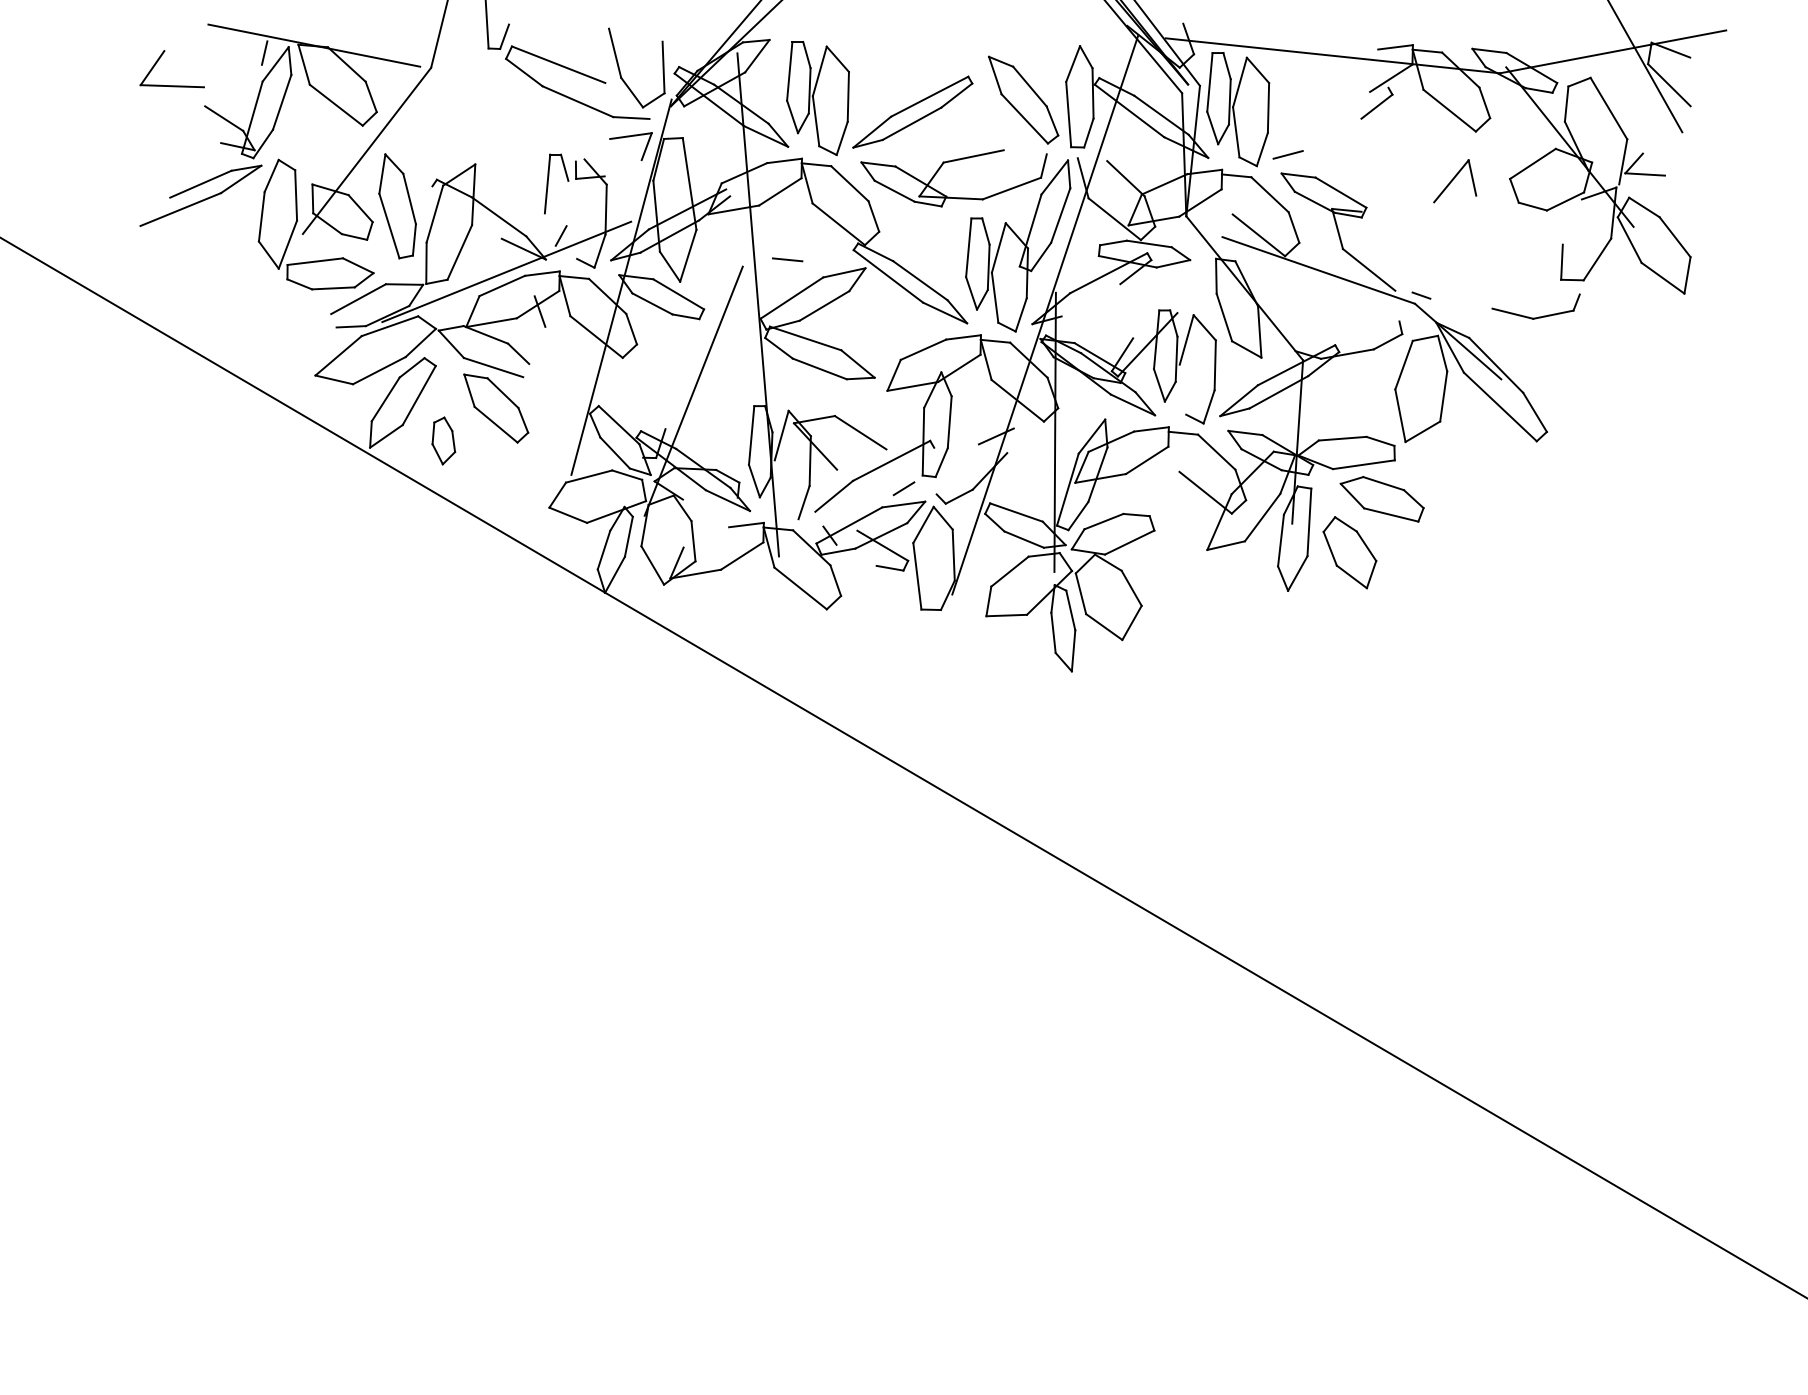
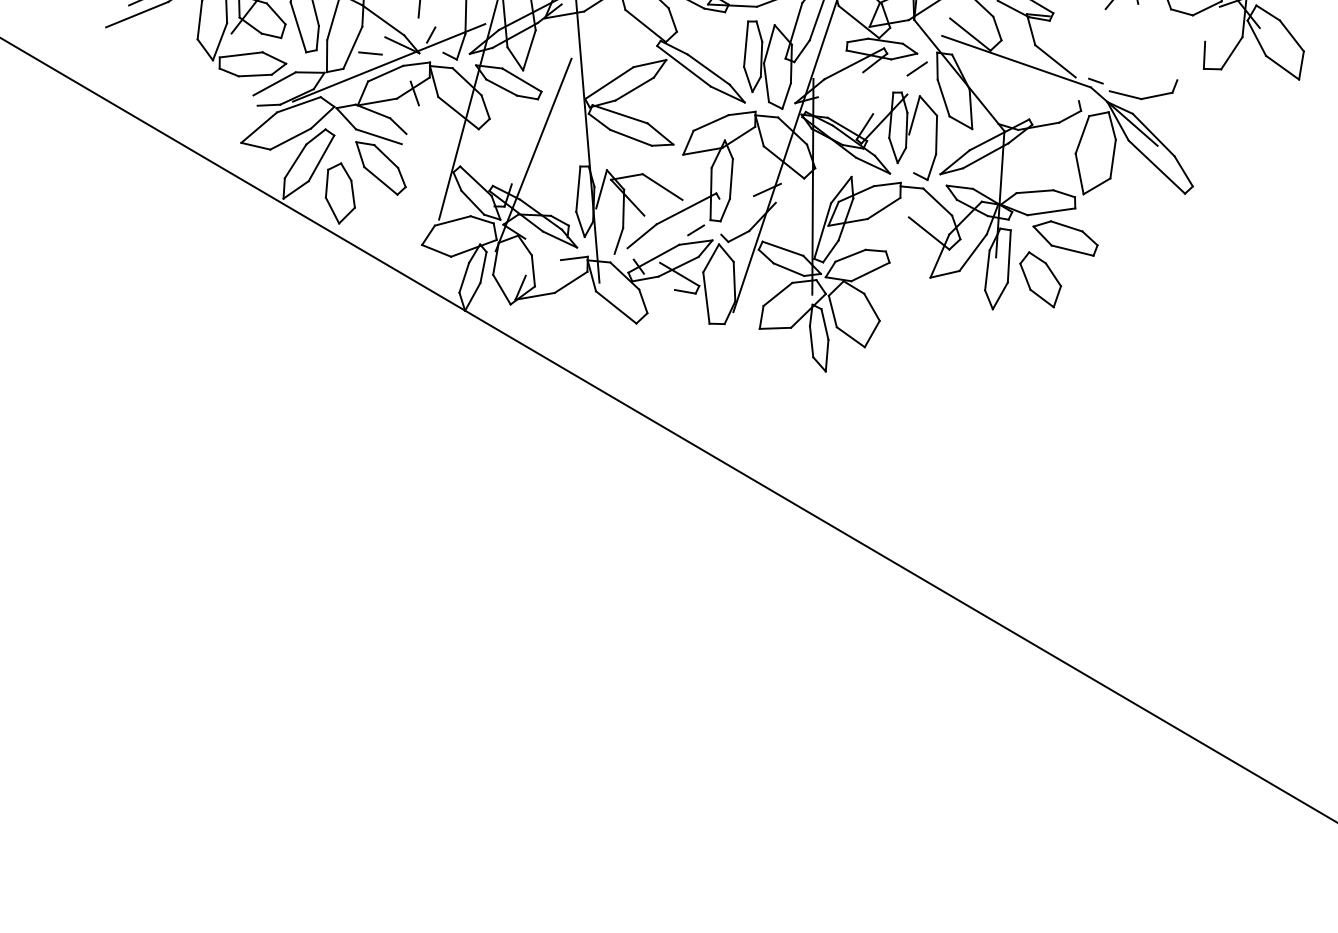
line: (787, 259) -> (370, 53), moved
line: (1189, 279) -> (916, 68), added
part: (1538, 316) -> (1145, 97), moved
part: (443, 440) -> (340, 193), size x1.67

